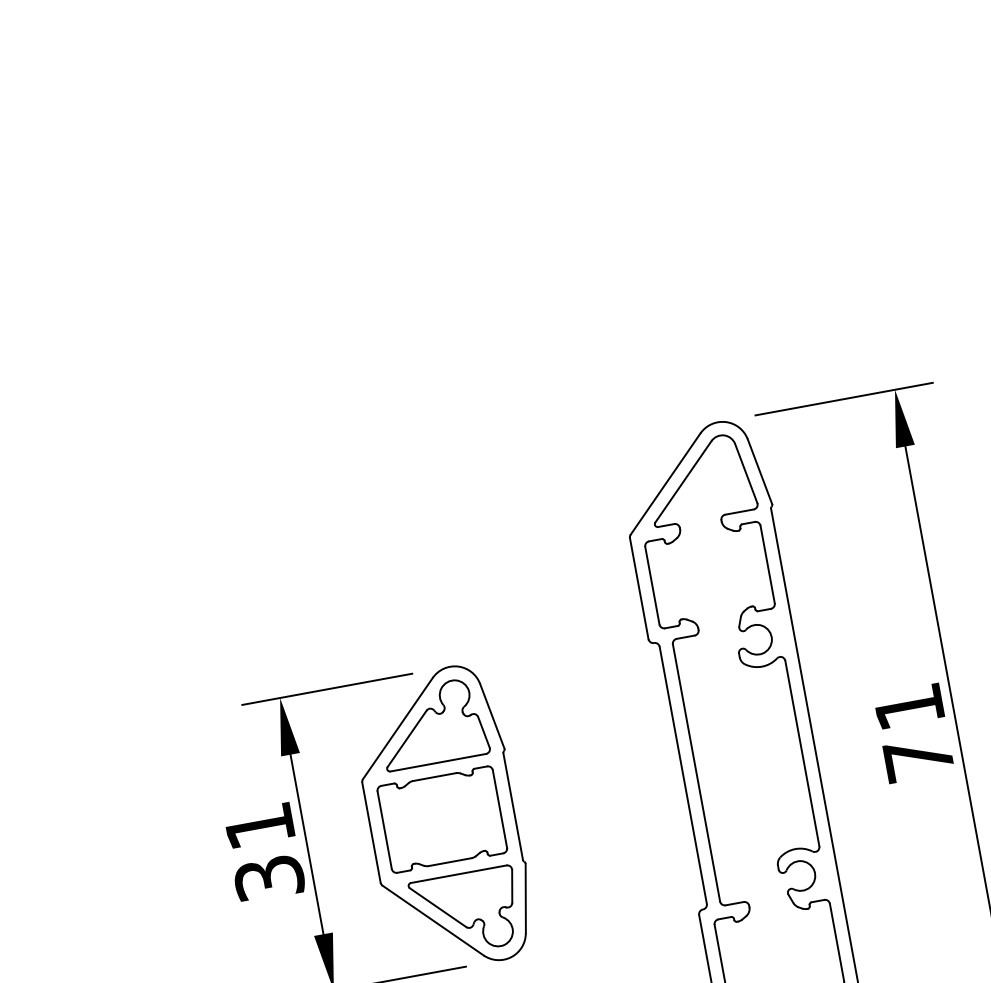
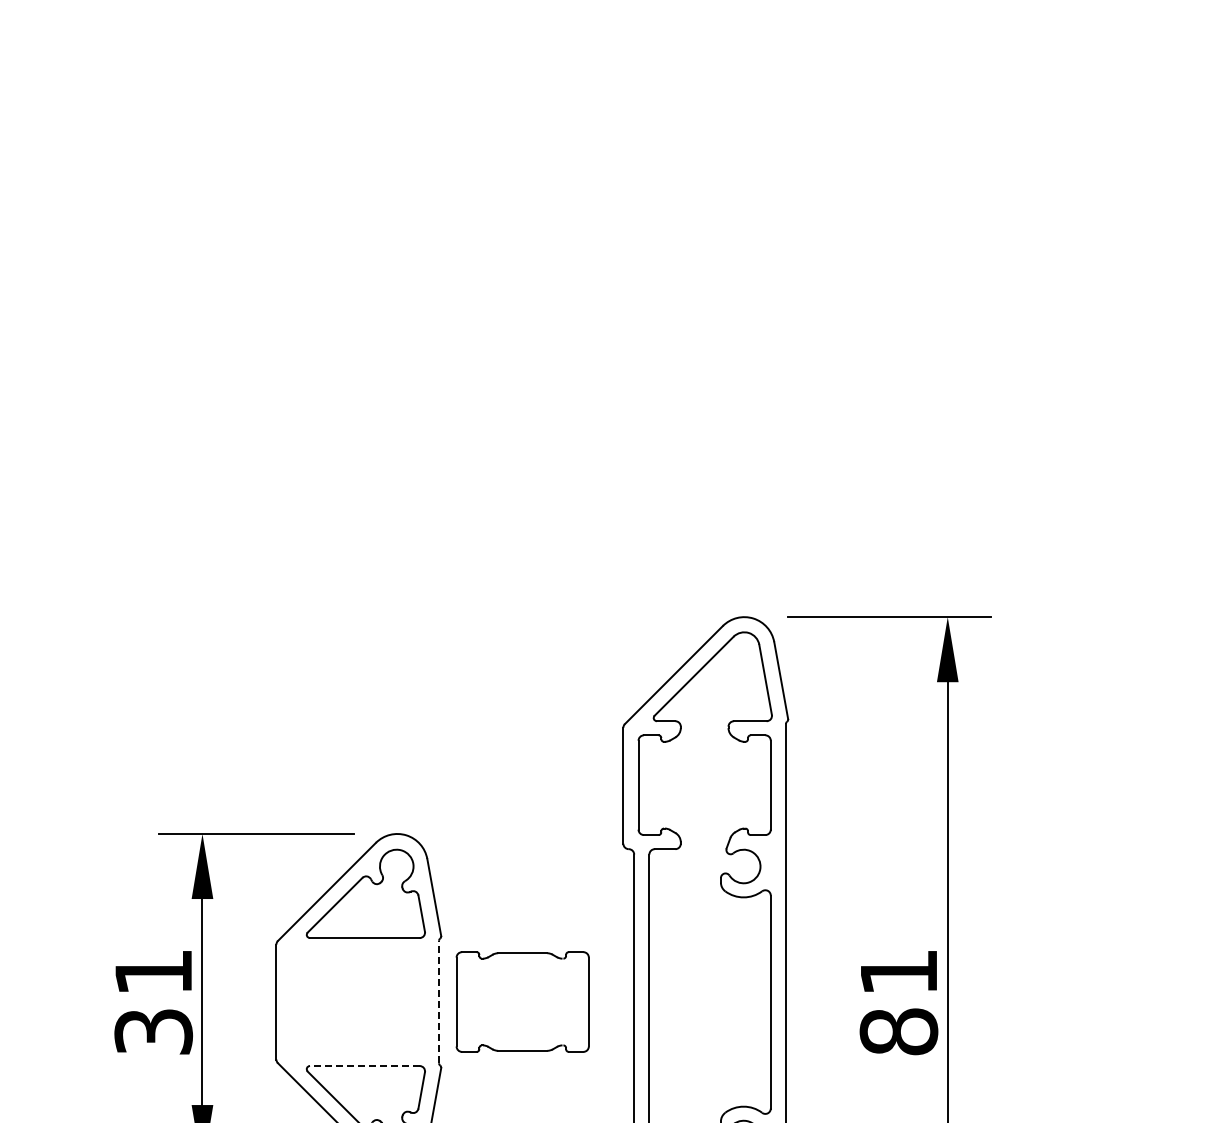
text: (918, 758) -> (898, 1031), 71 -> 81
line: (513, 806) -> (439, 1001), solid -> dashed
part: (442, 819) -> (522, 1001), moved
line: (458, 874) -> (364, 1066), solid -> dashed

